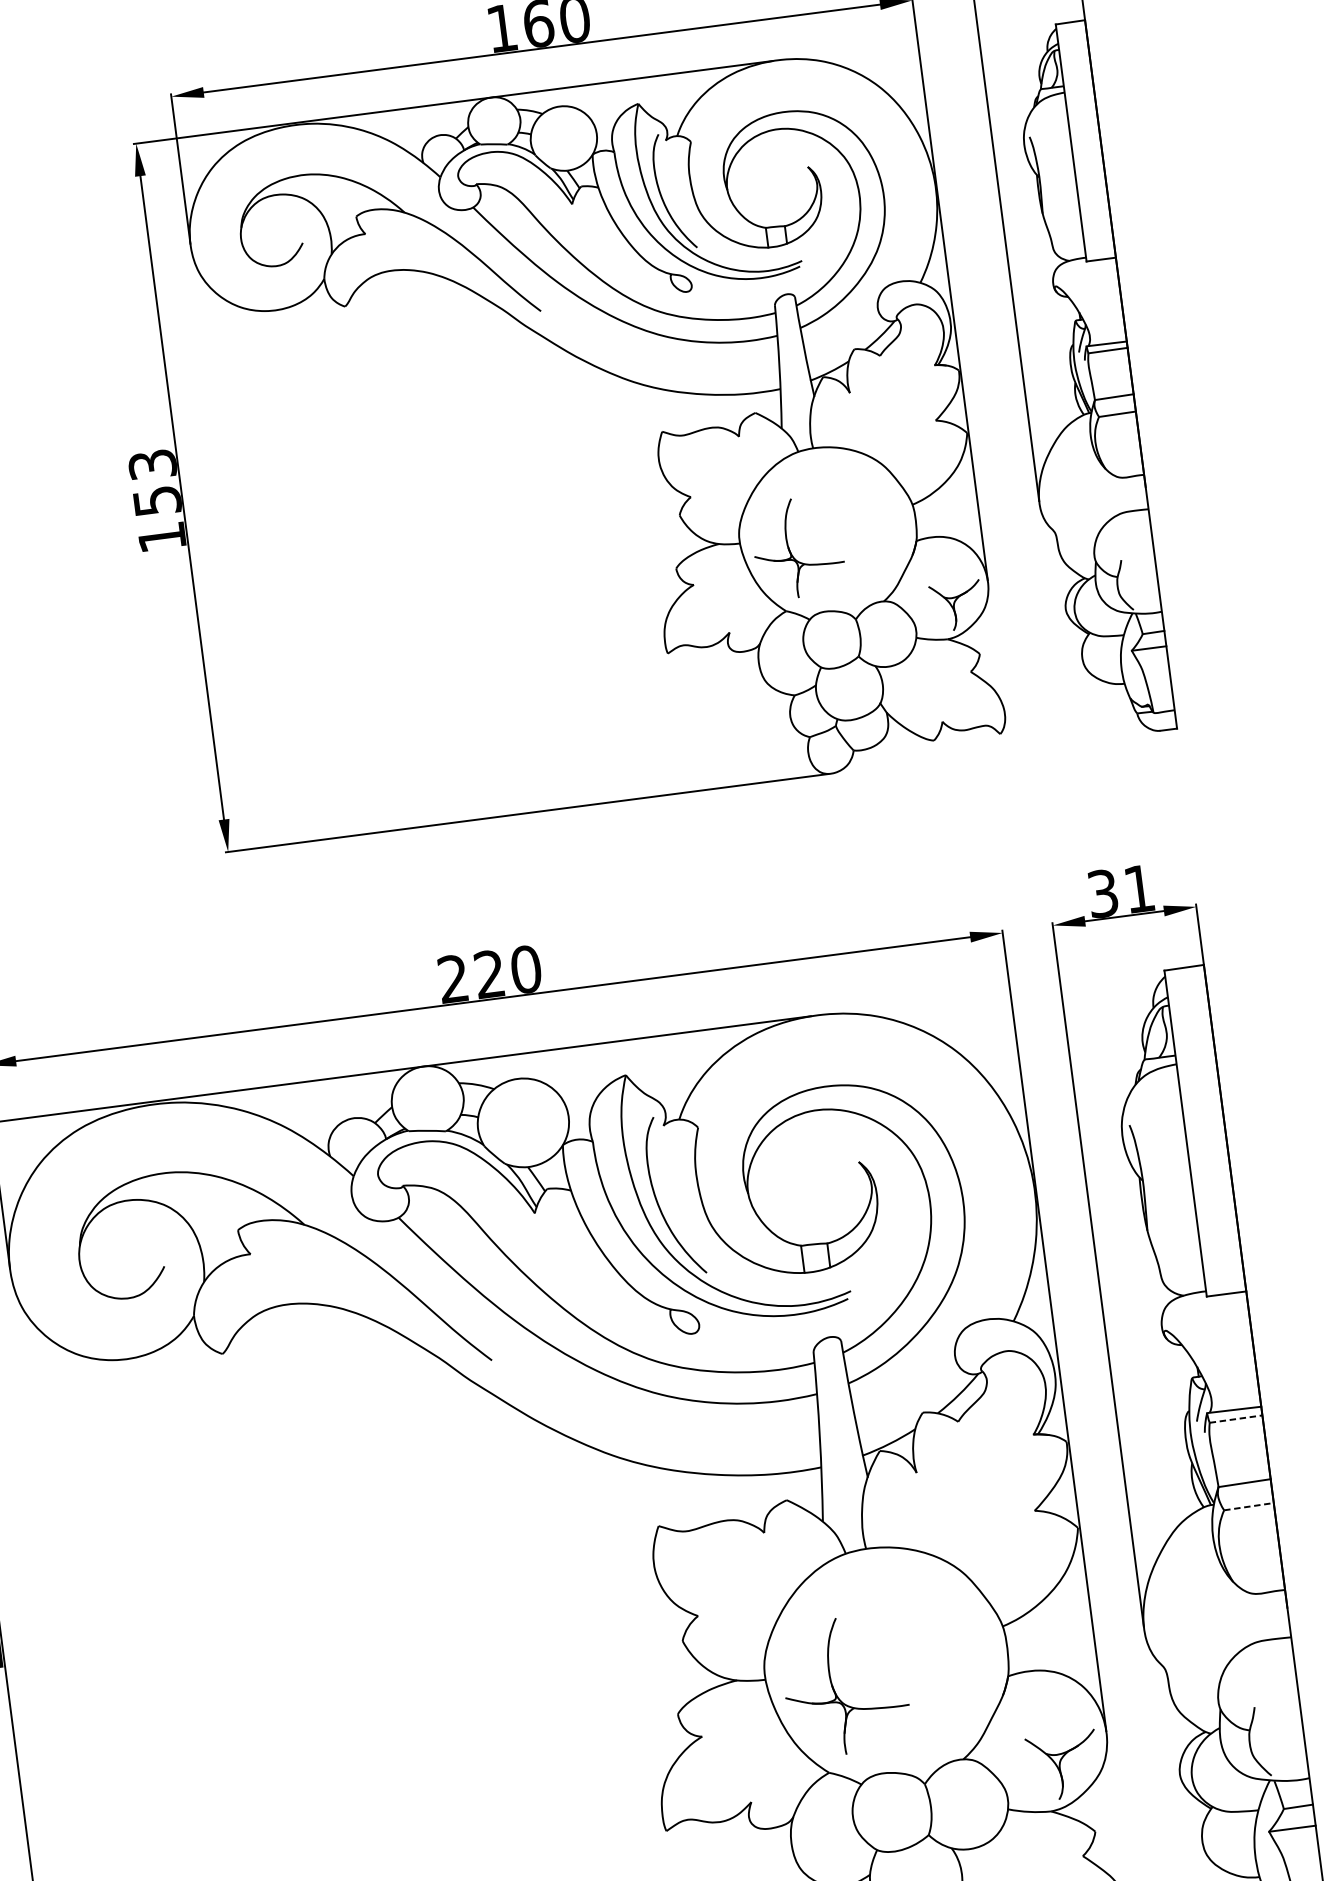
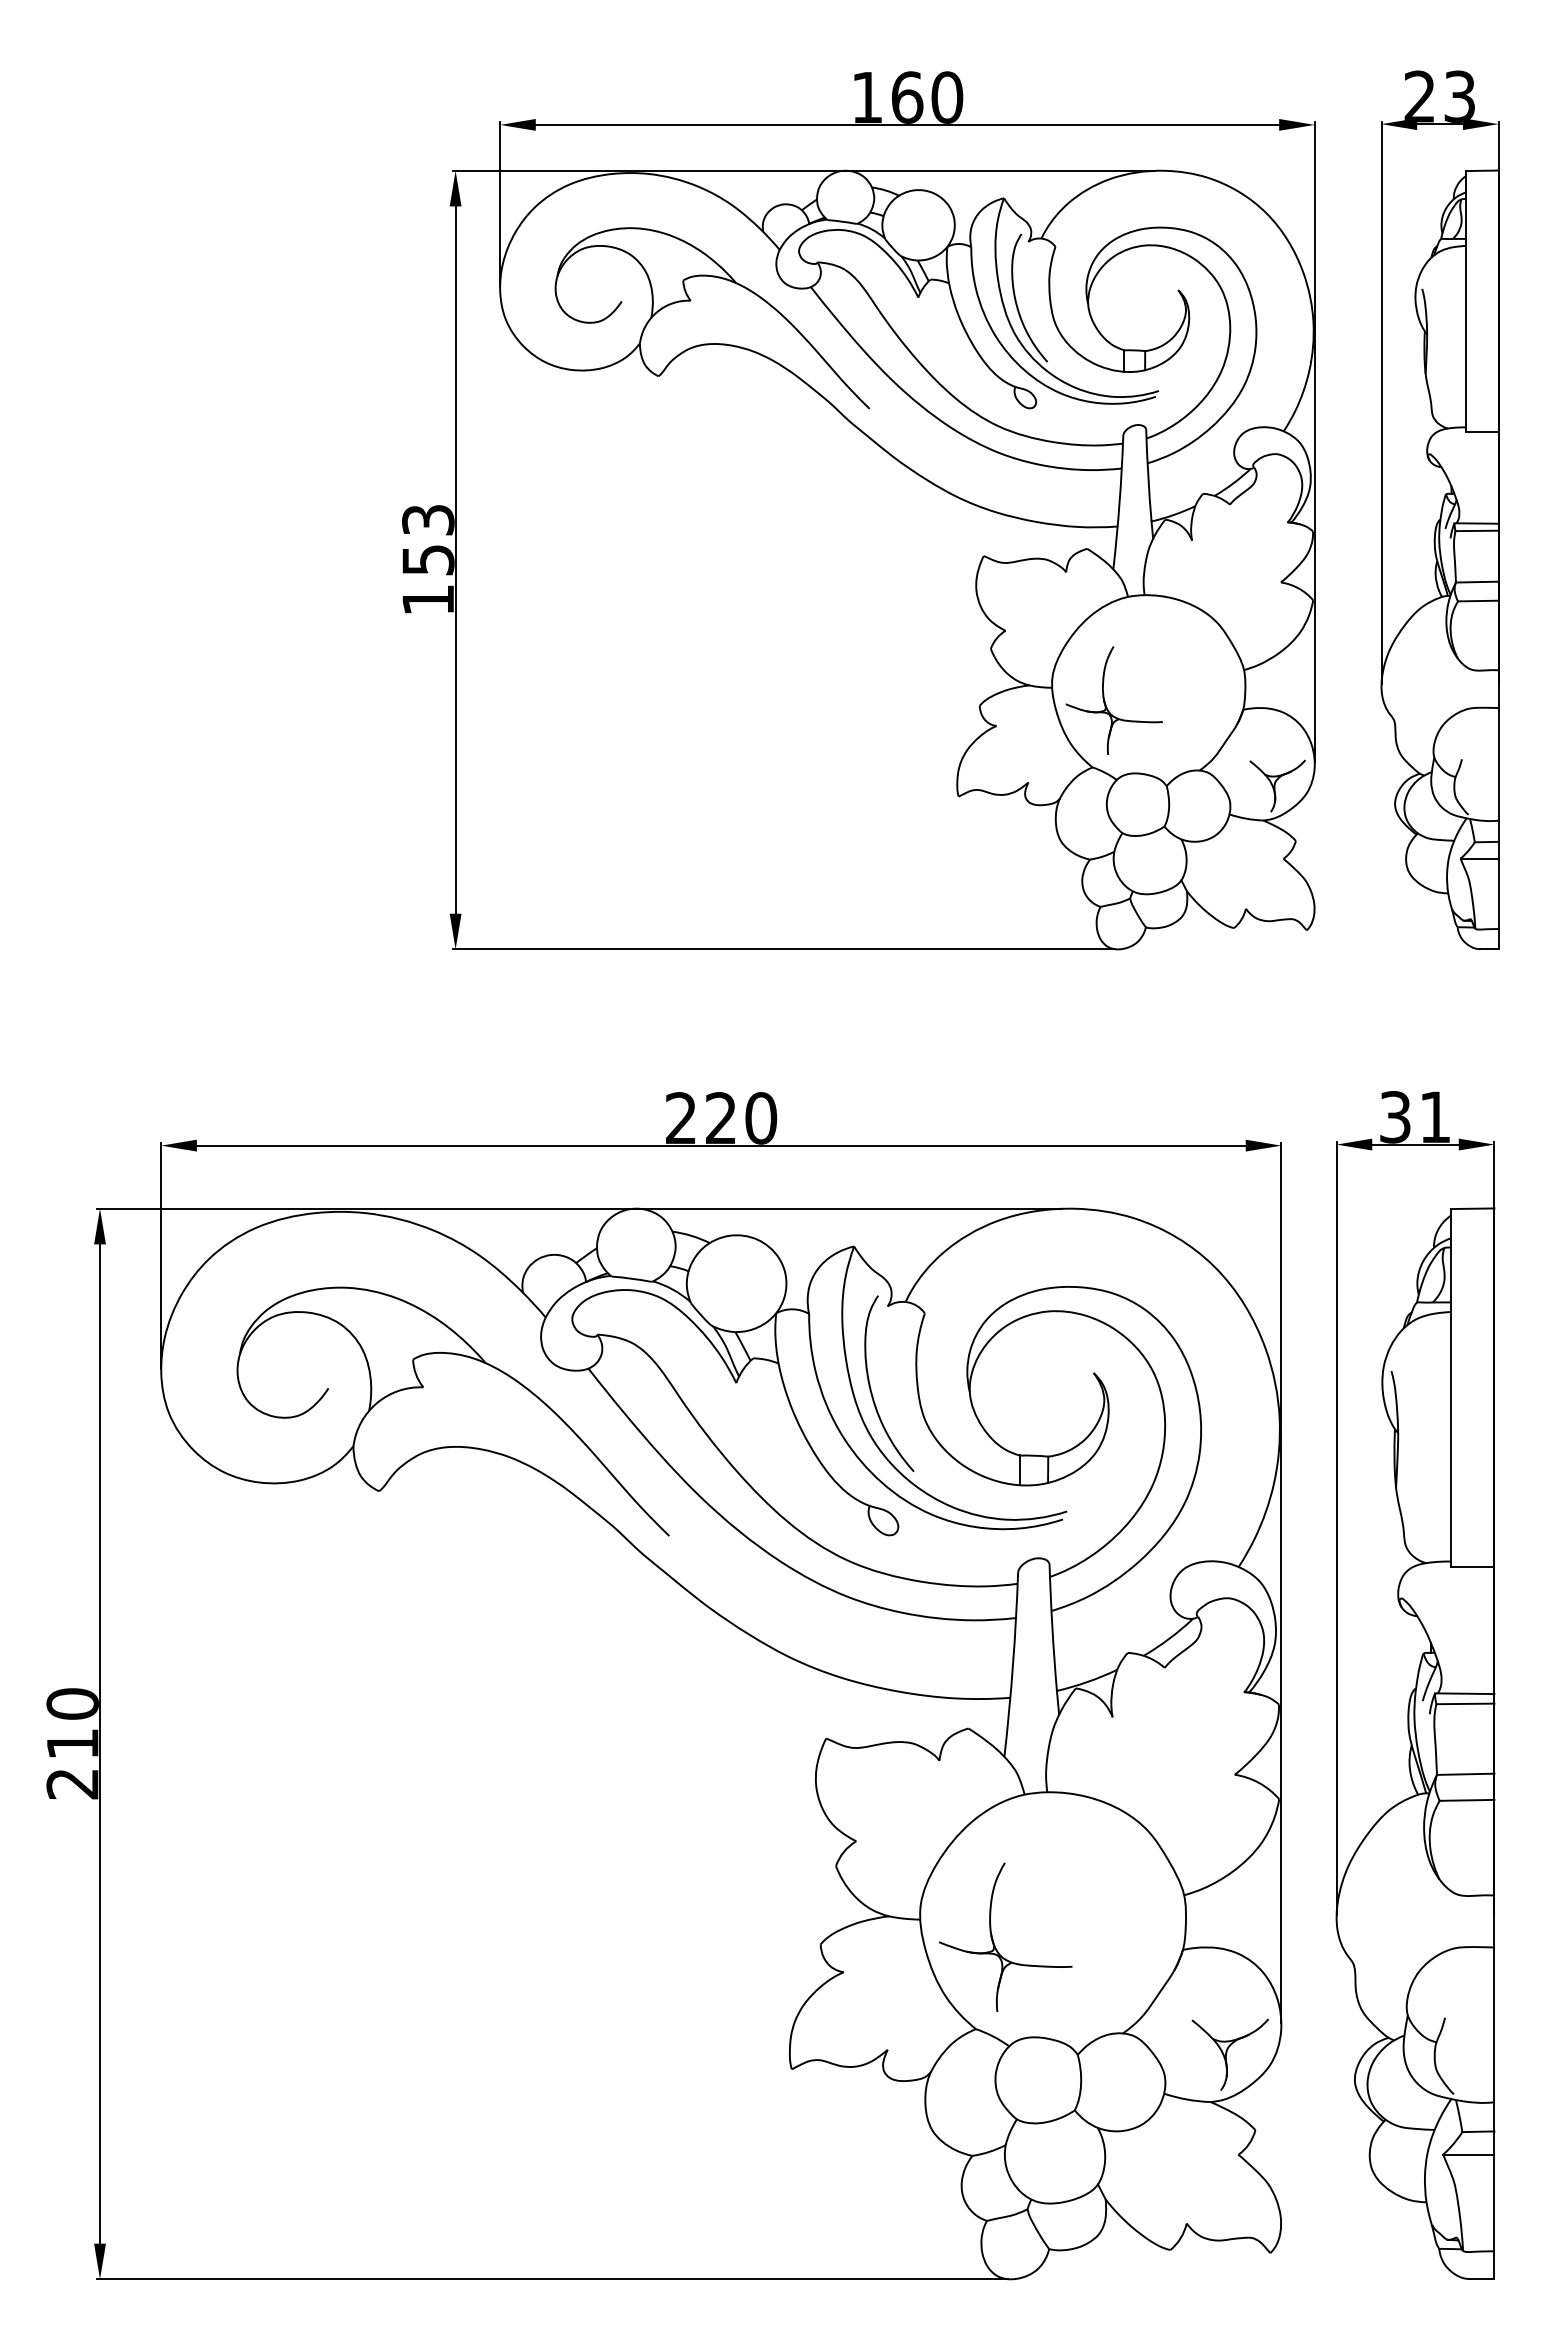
line: (1236, 1418) -> (1465, 1703), dashed -> solid
line: (1249, 1506) -> (1467, 1800), dashed -> solid

